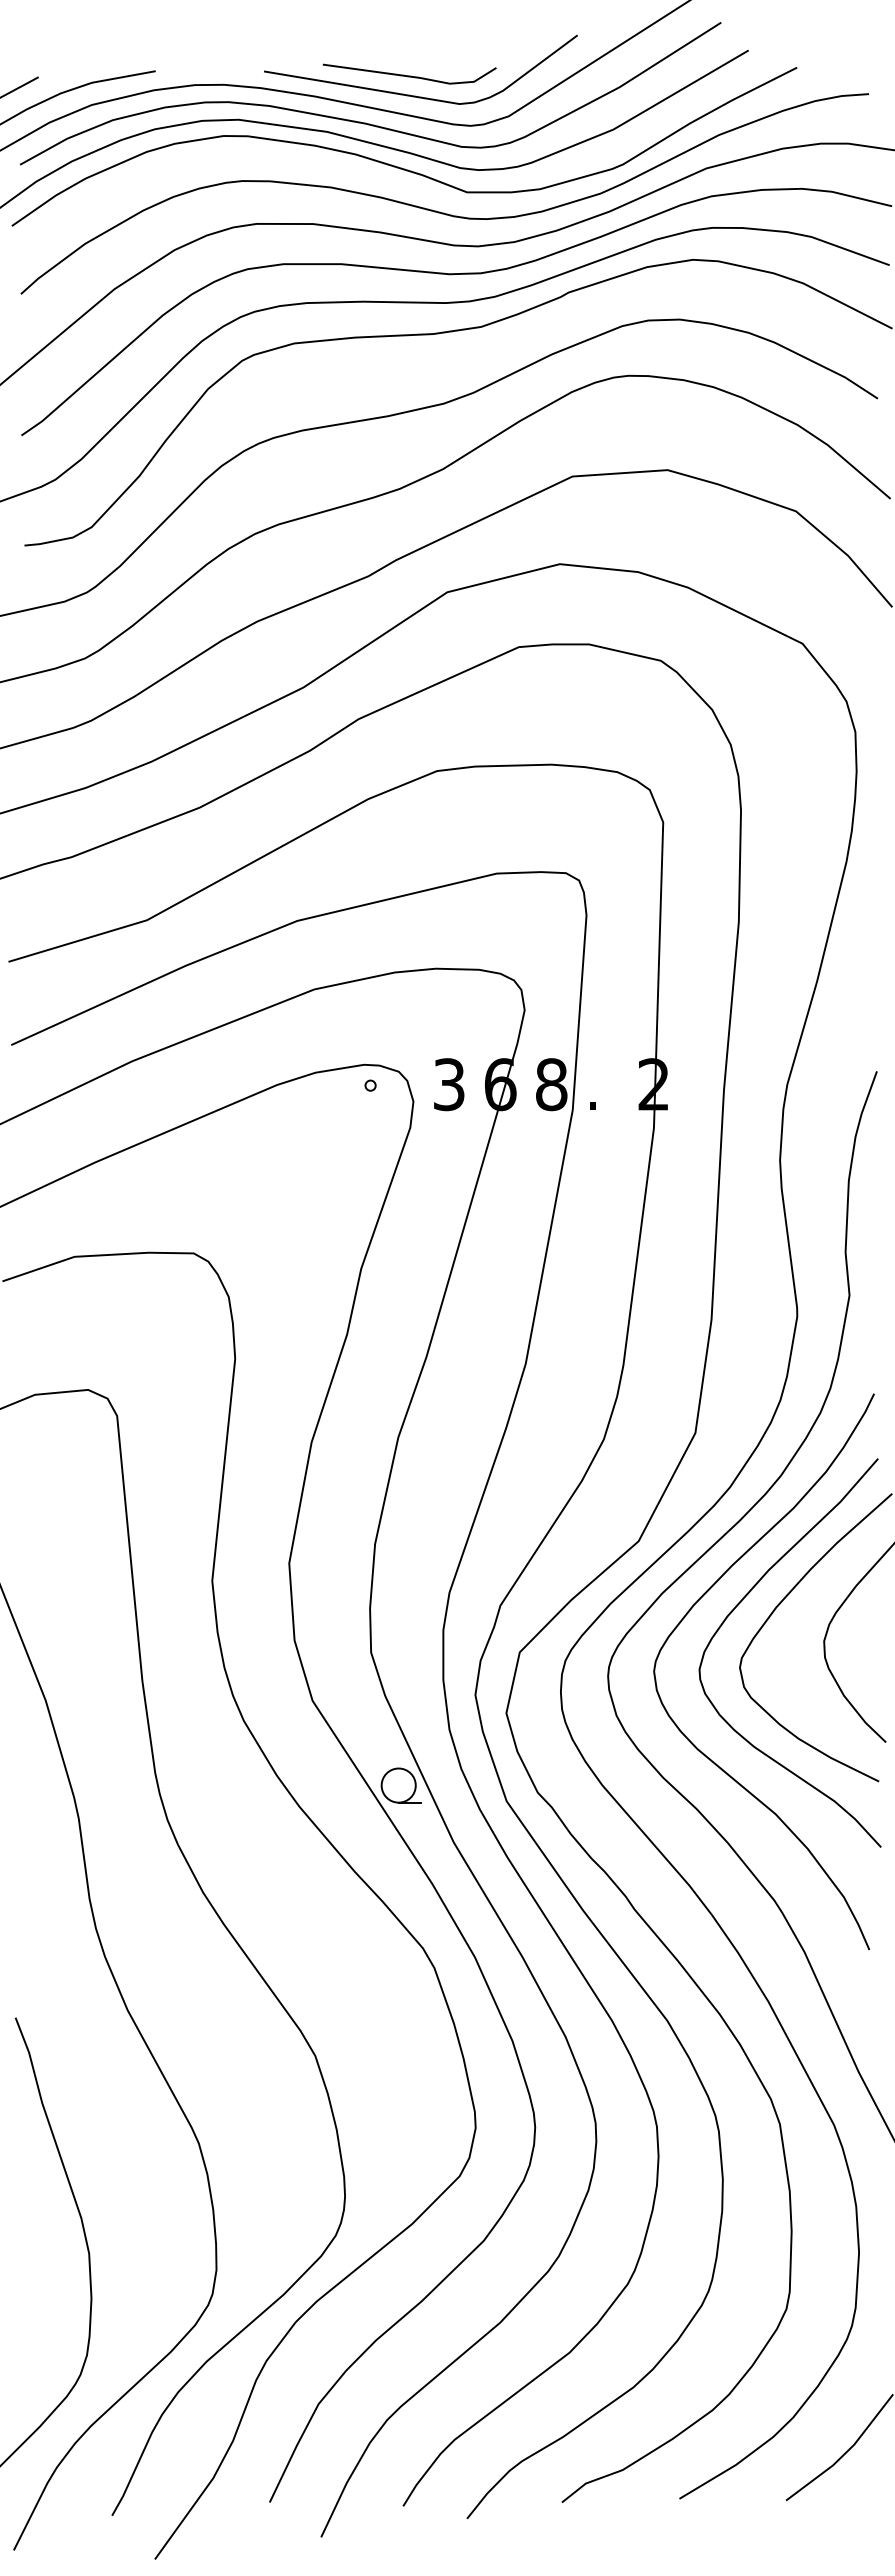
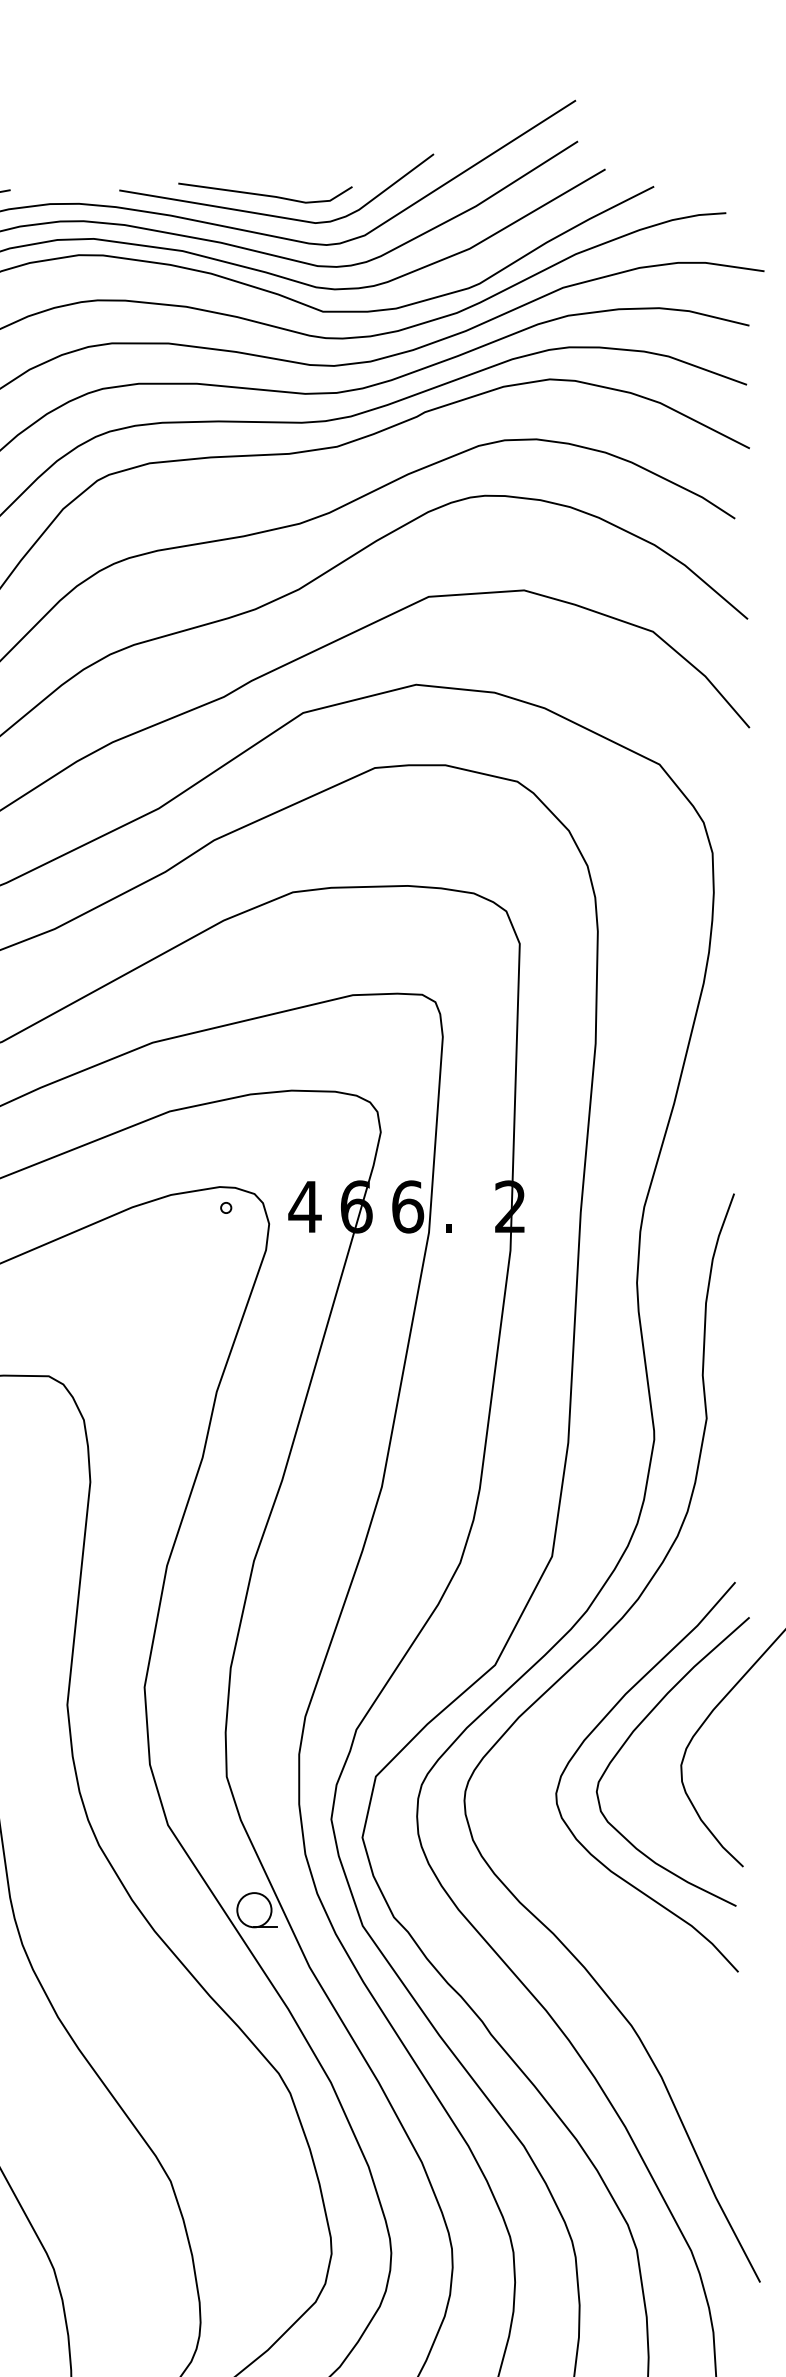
text: (448, 1084) -> (304, 1206), 3 -> 4
text: (551, 1084) -> (407, 1206), 8 -> 6
curve: (689, 1612) -> (546, 1736), removed

